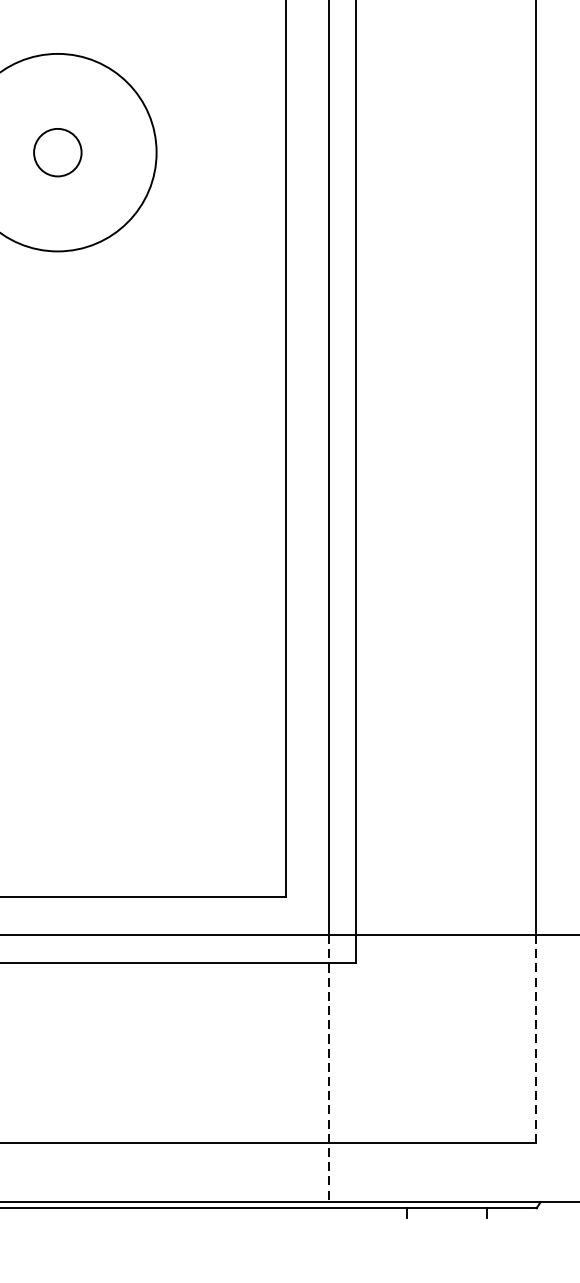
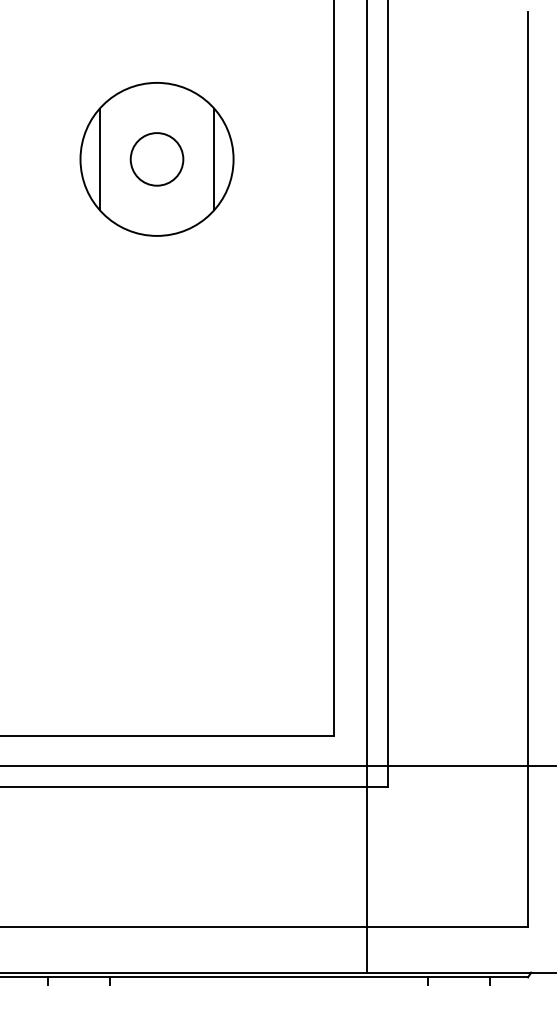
circle: (57, 152) -> (156, 159), size x1.43
line: (131, 152) -> (214, 159), added
line: (535, 1038) -> (527, 845), dashed -> solid
line: (328, 1069) -> (366, 869), dashed -> solid

